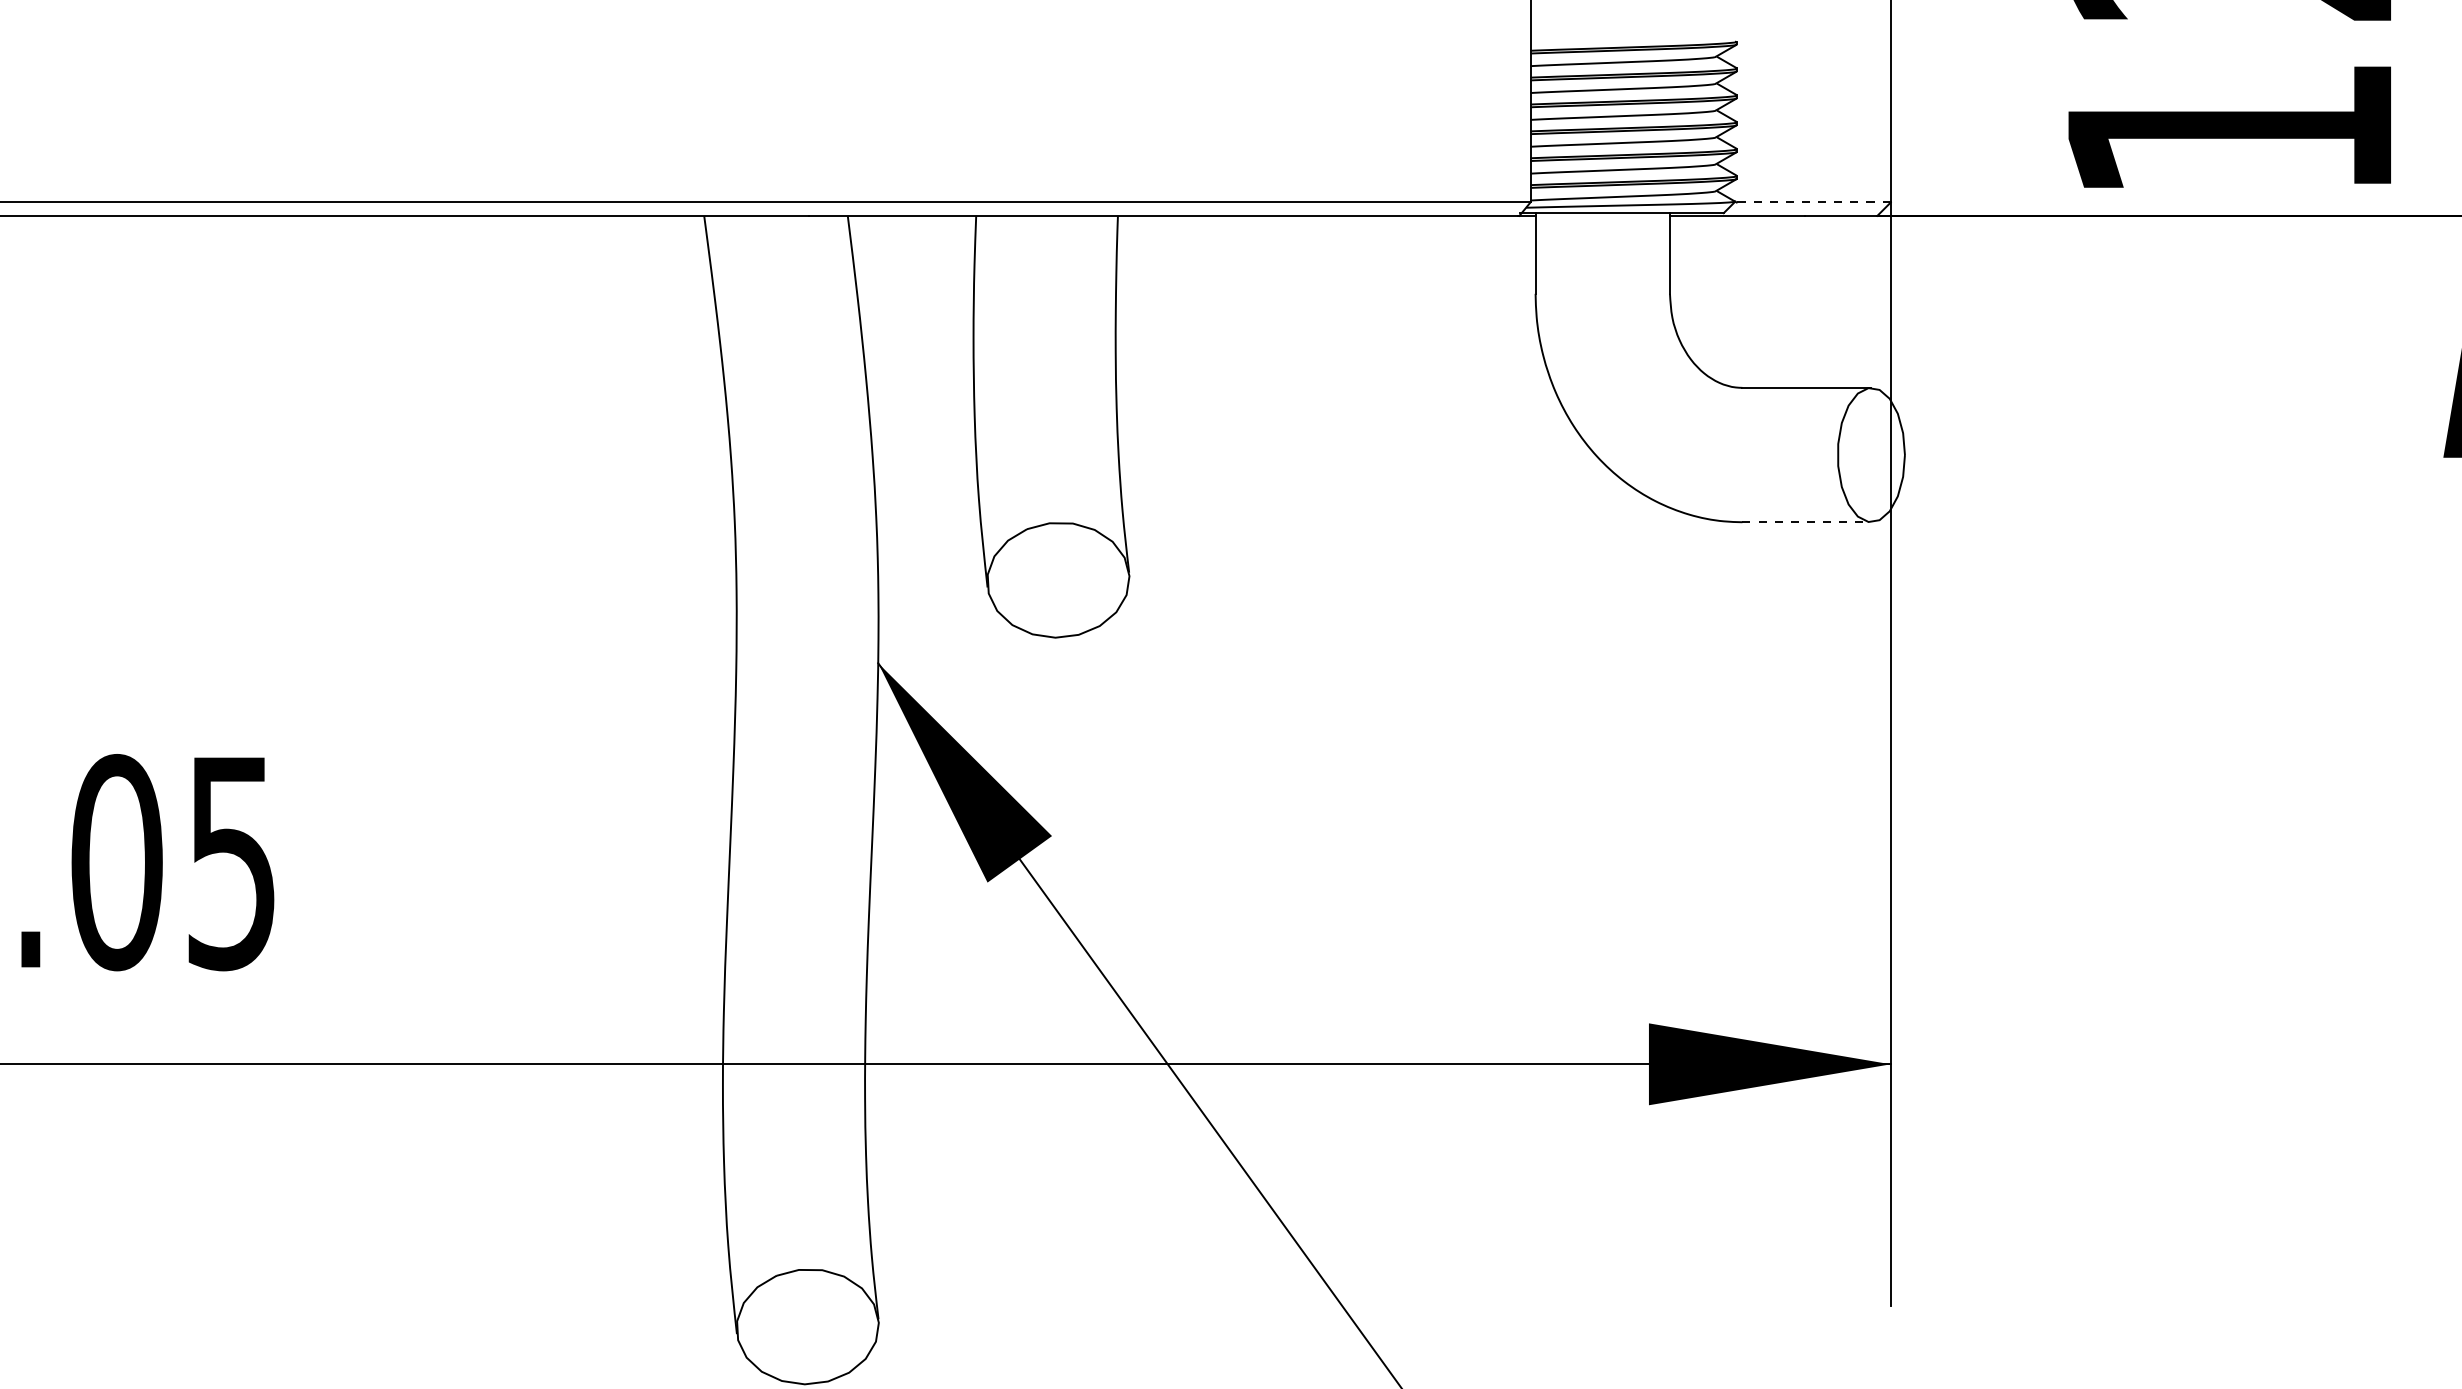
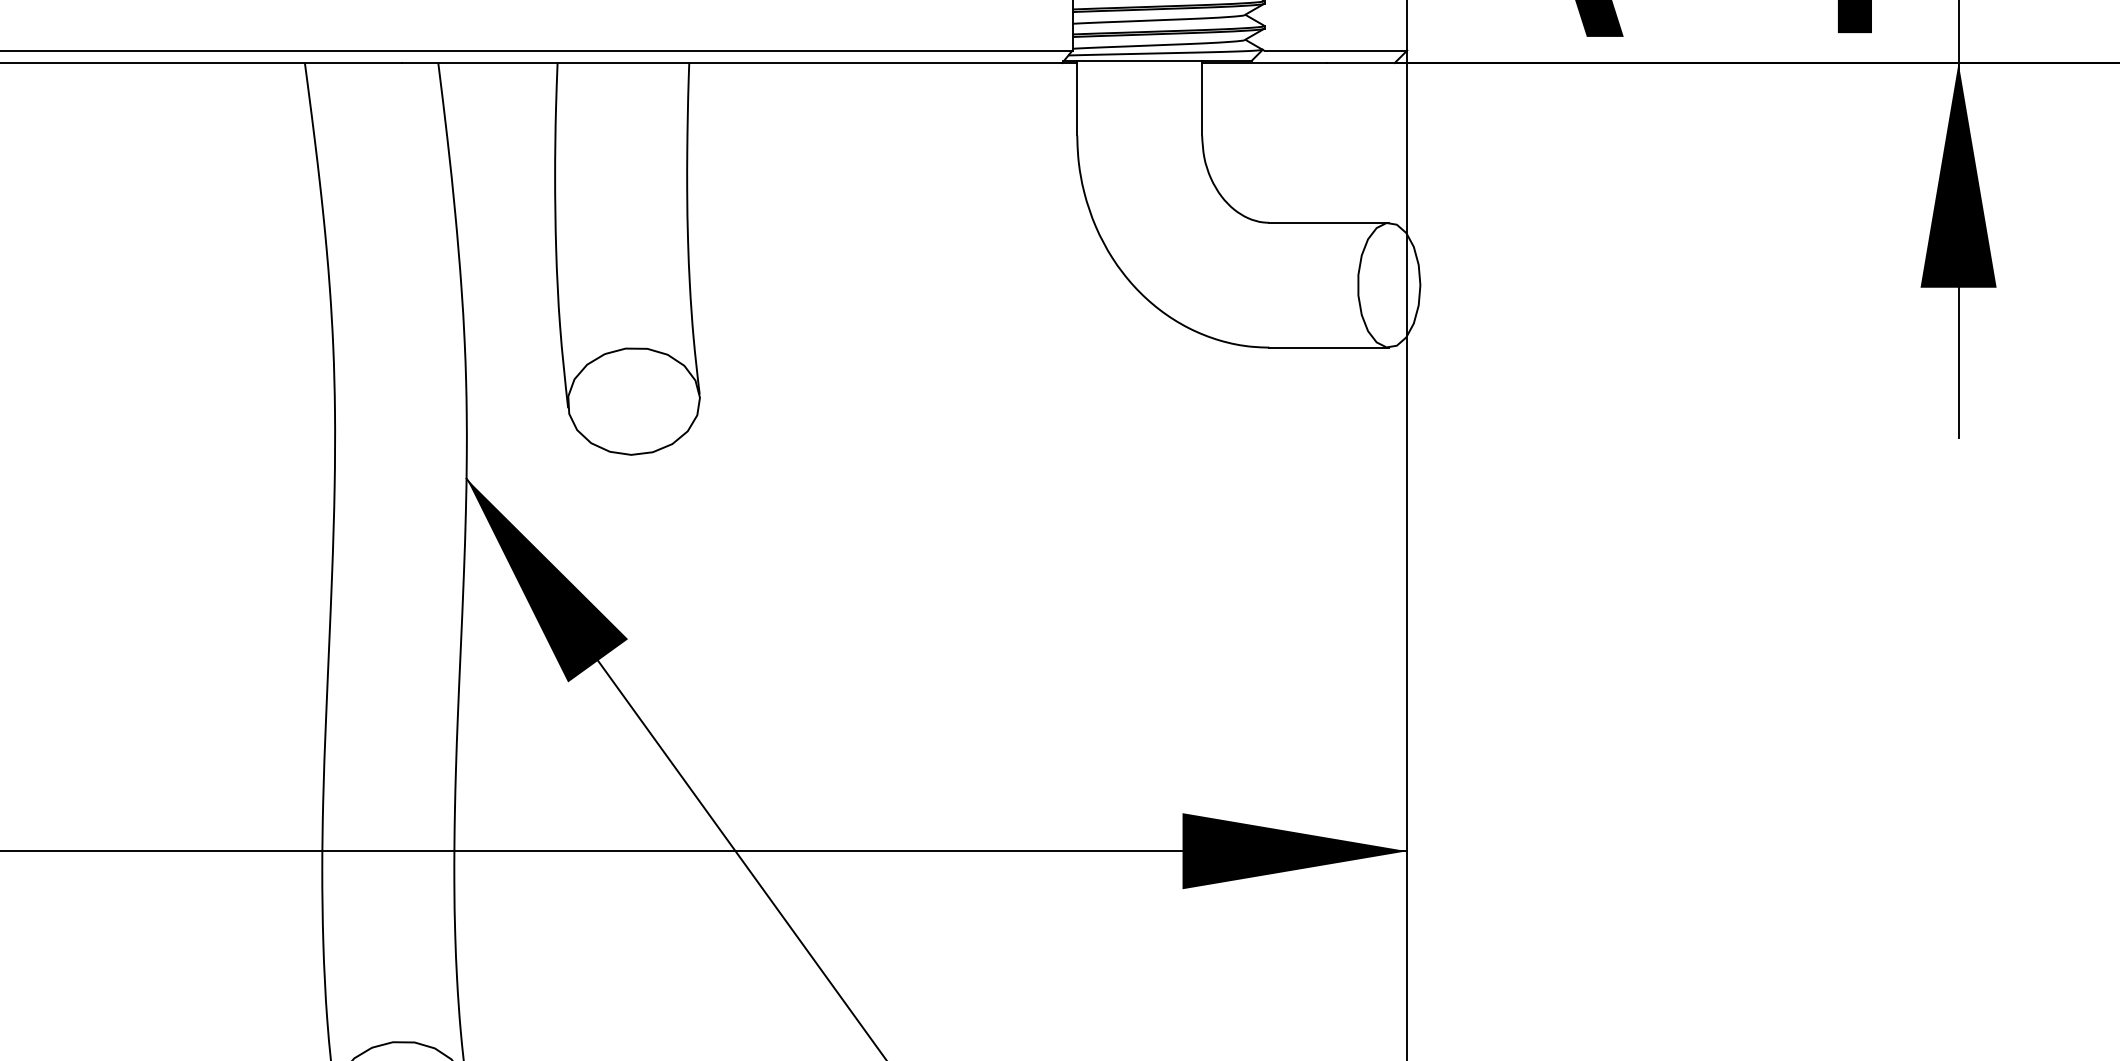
line: (1814, 202) -> (1336, 50), dashed -> solid
line: (1807, 522) -> (1329, 347), dashed -> solid

